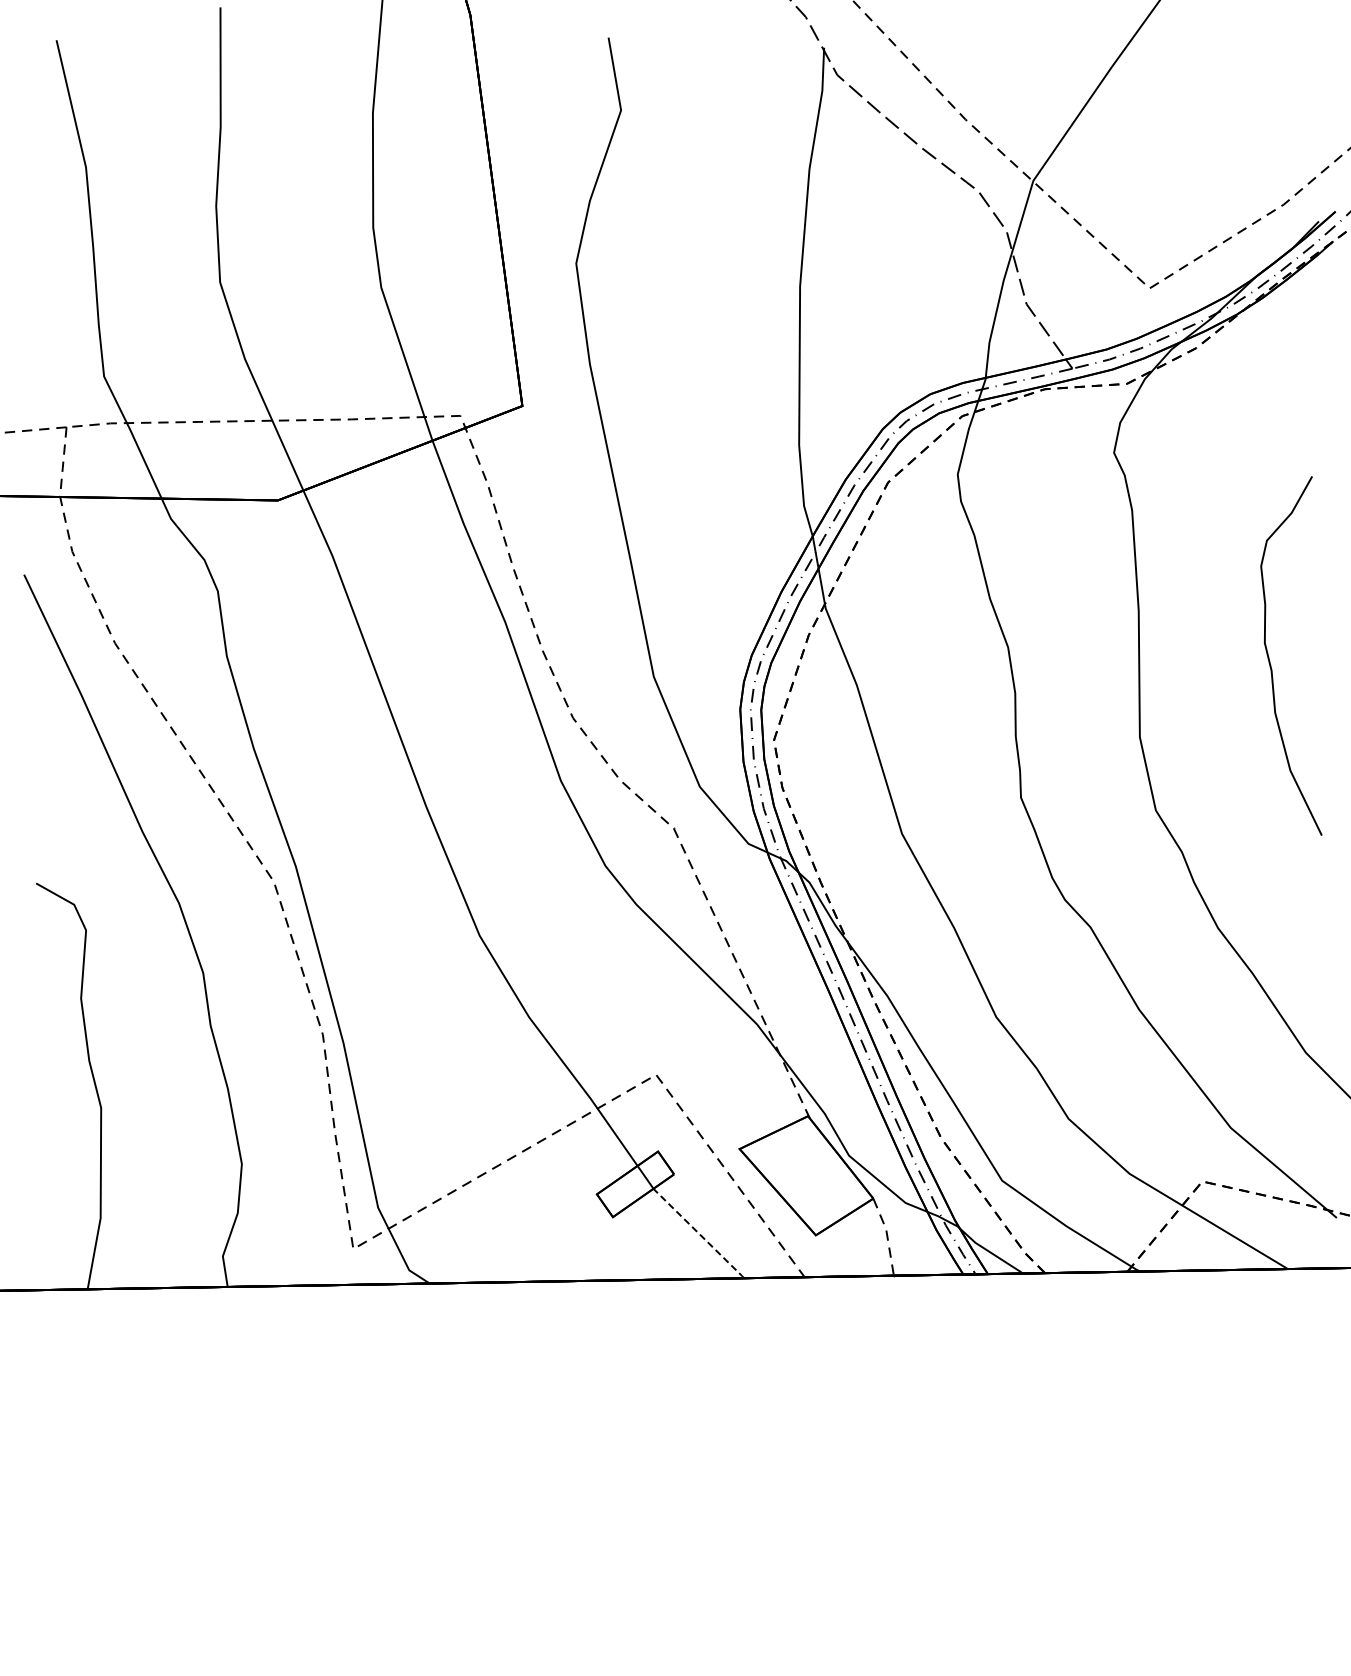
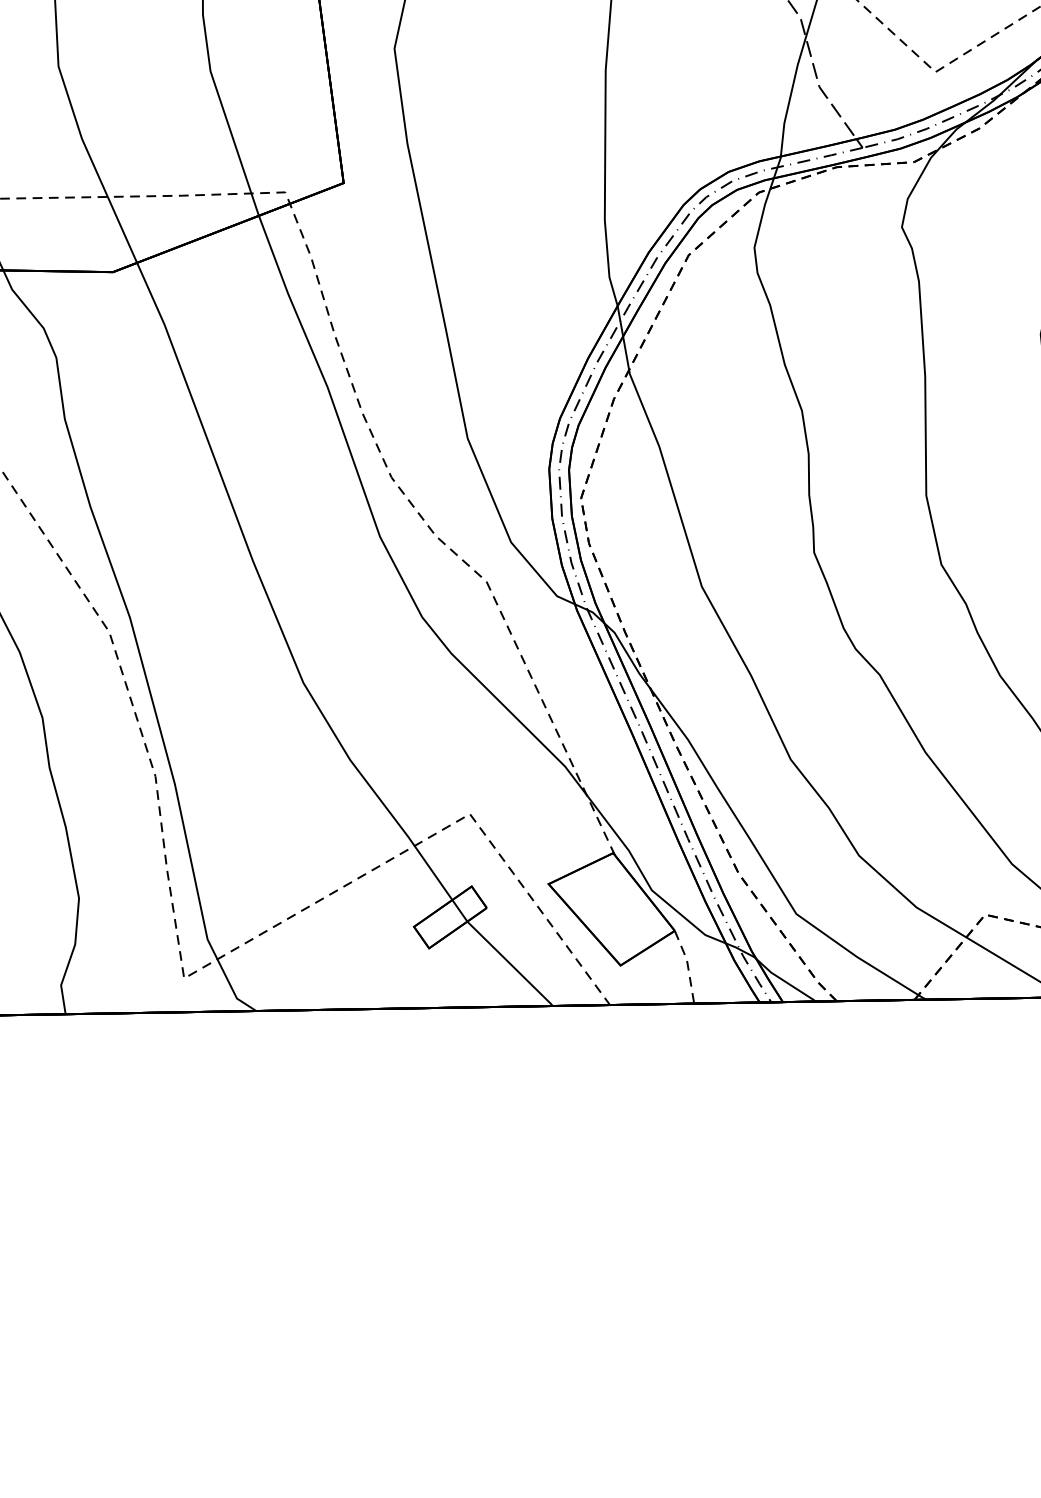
line: (698, 1233) -> (509, 963), dashed -> solid

